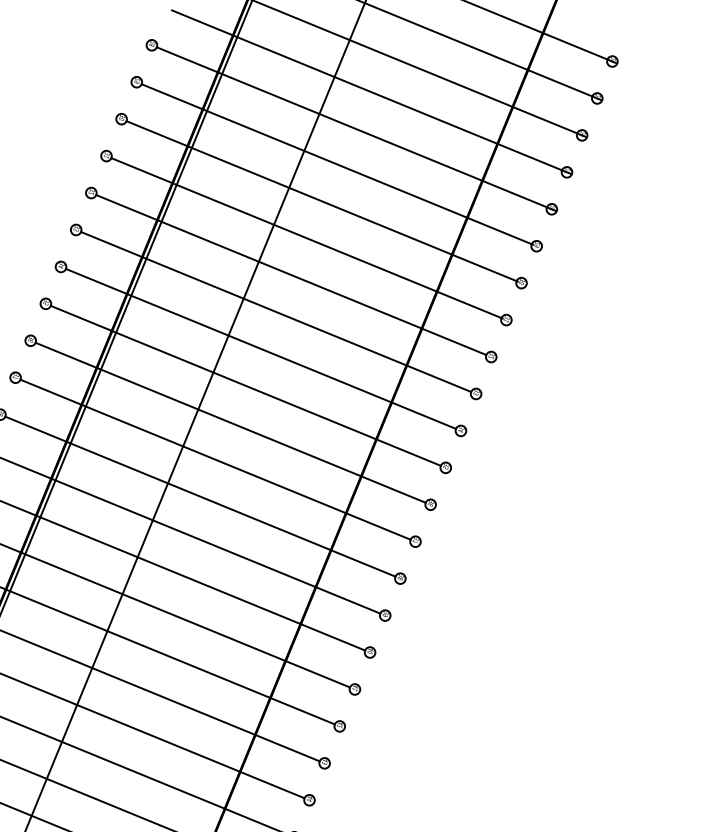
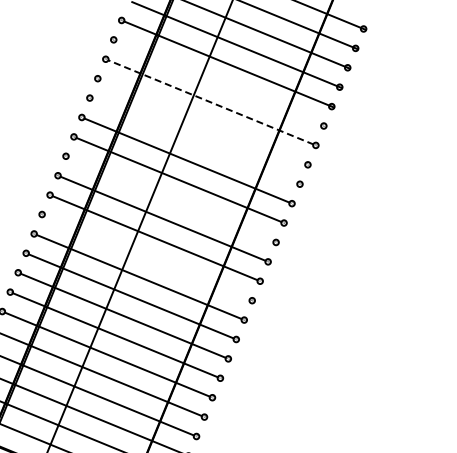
line: (336, 163) -> (218, 82), removed
line: (320, 201) -> (210, 102), solid -> dashed
line: (305, 237) -> (202, 121), removed
line: (290, 275) -> (194, 141), removed
line: (244, 386) -> (170, 199), removed
line: (199, 496) -> (146, 257), removed

